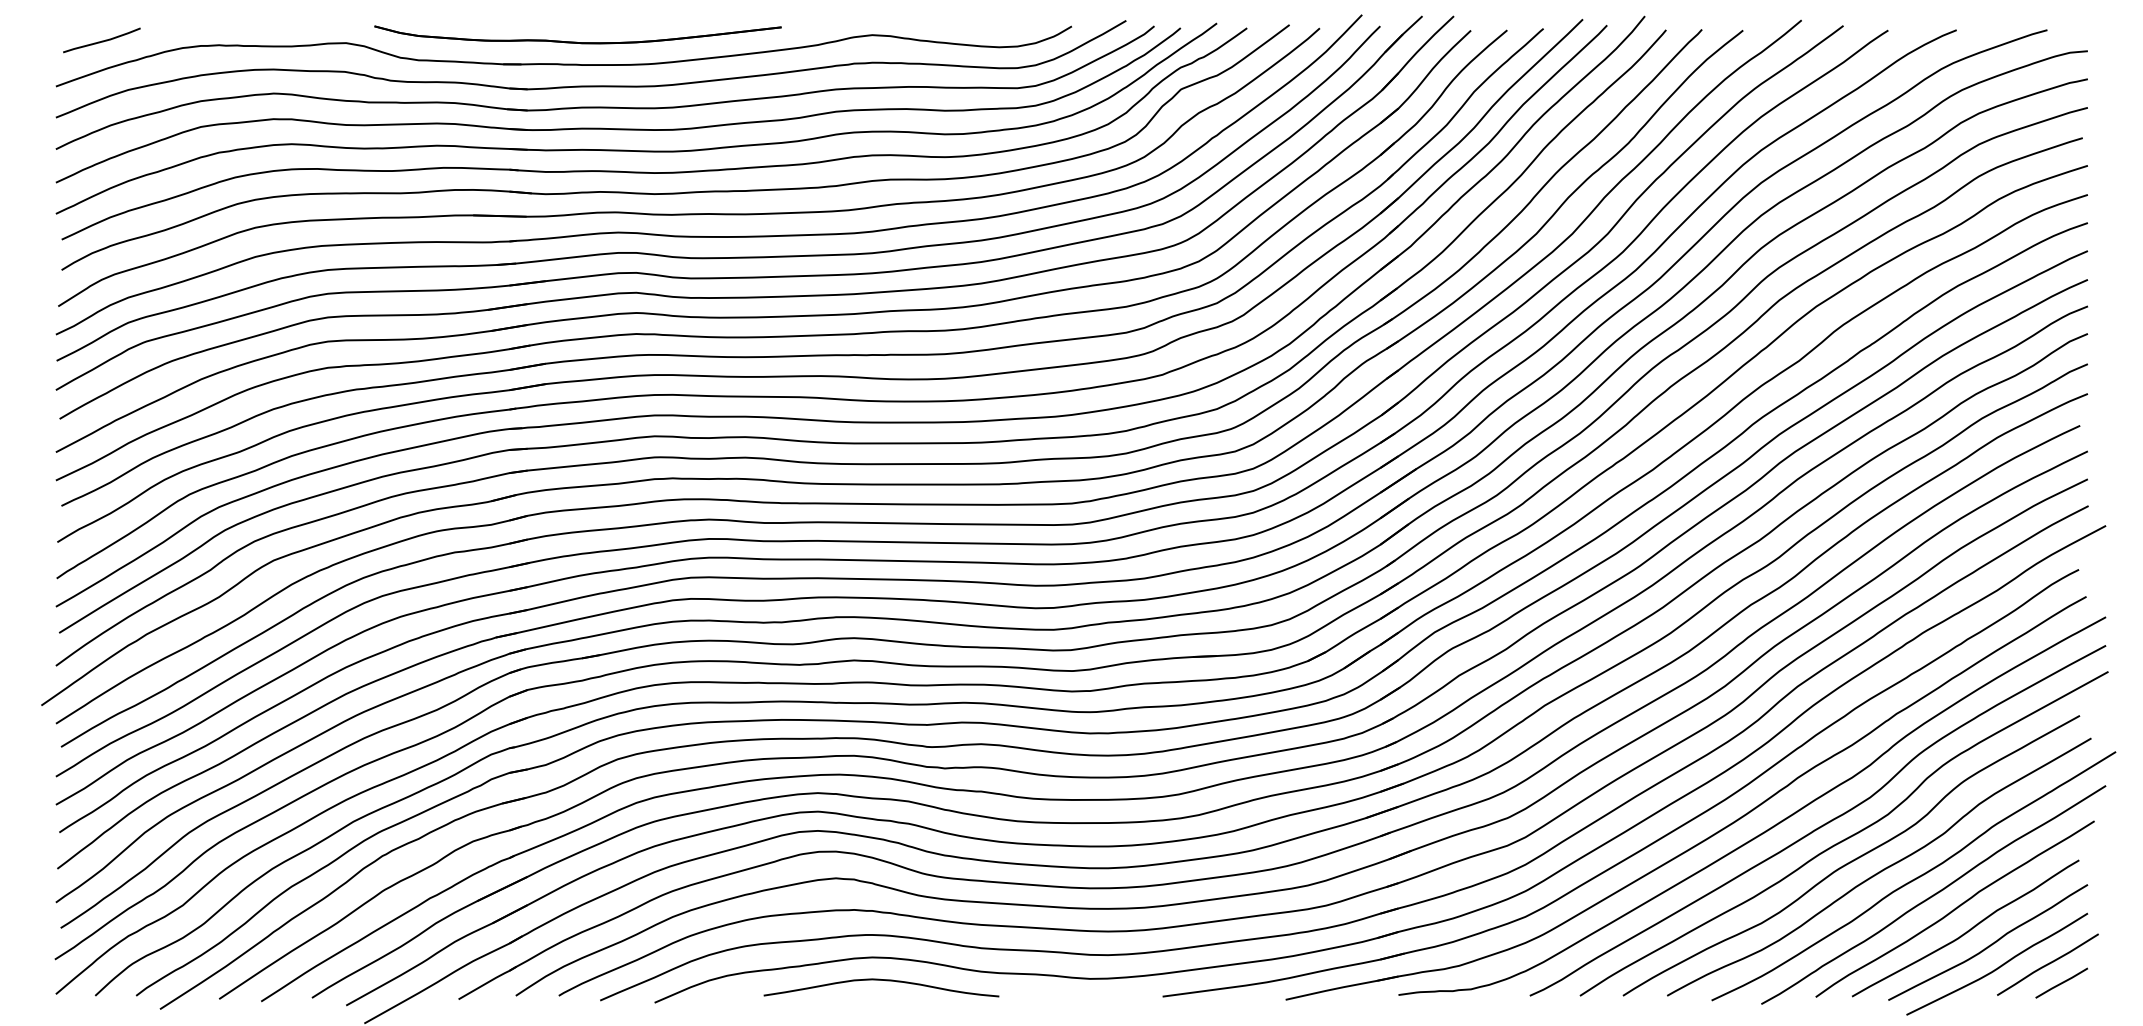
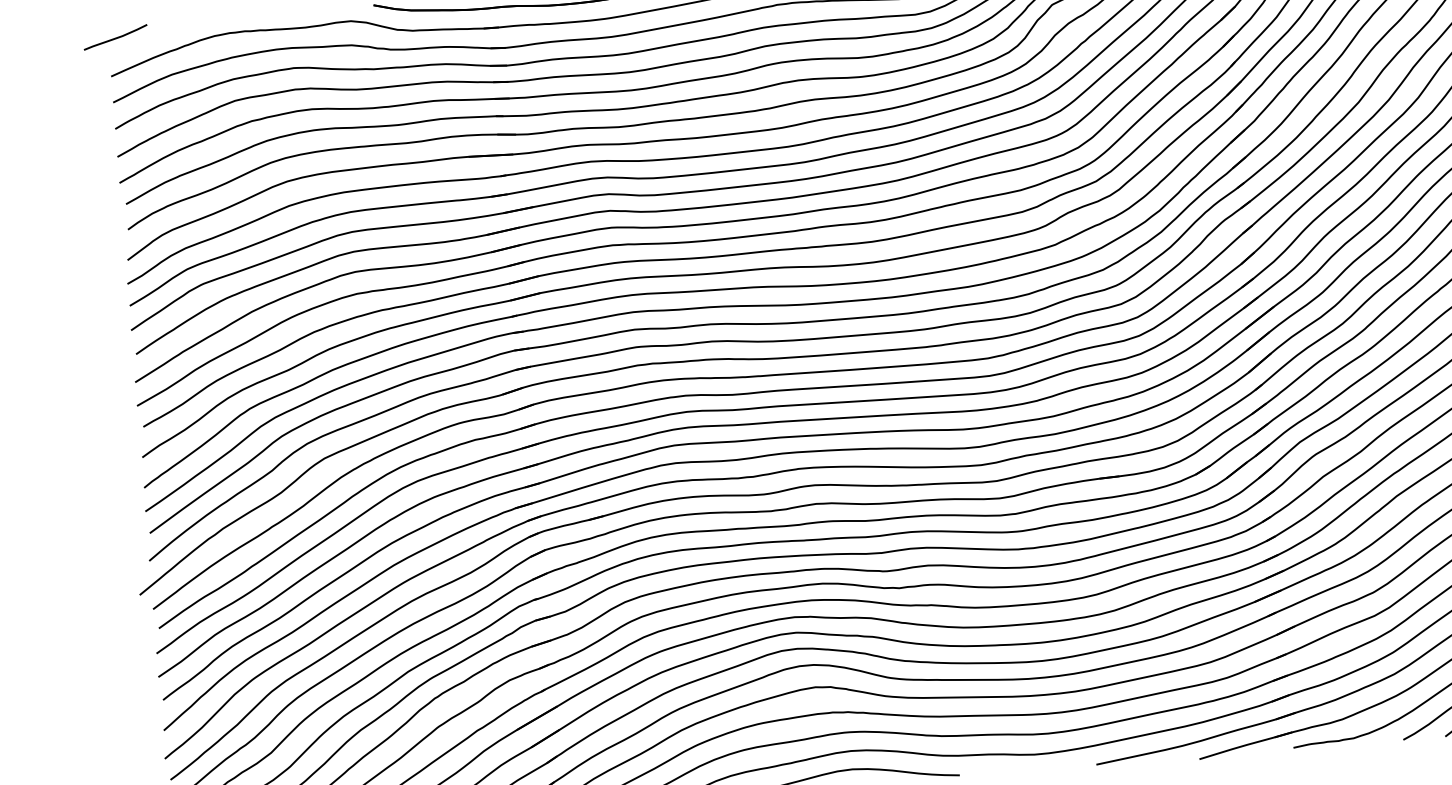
curve: (101, 40) -> (115, 37), moved

